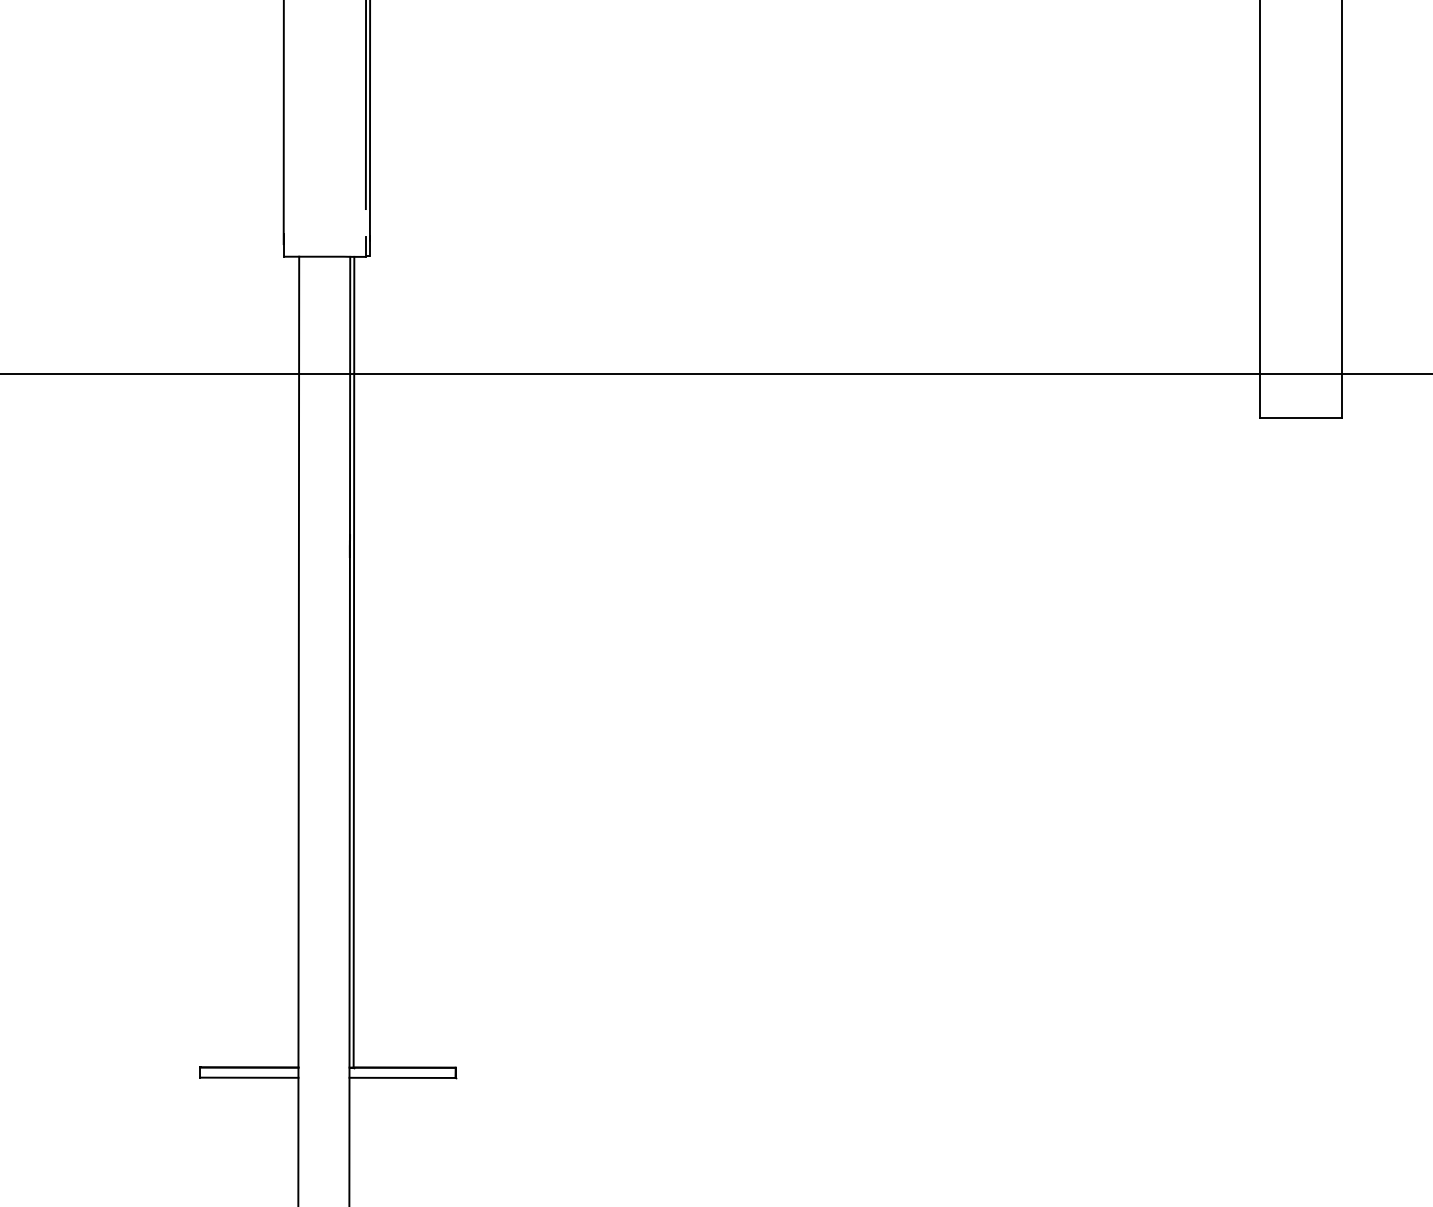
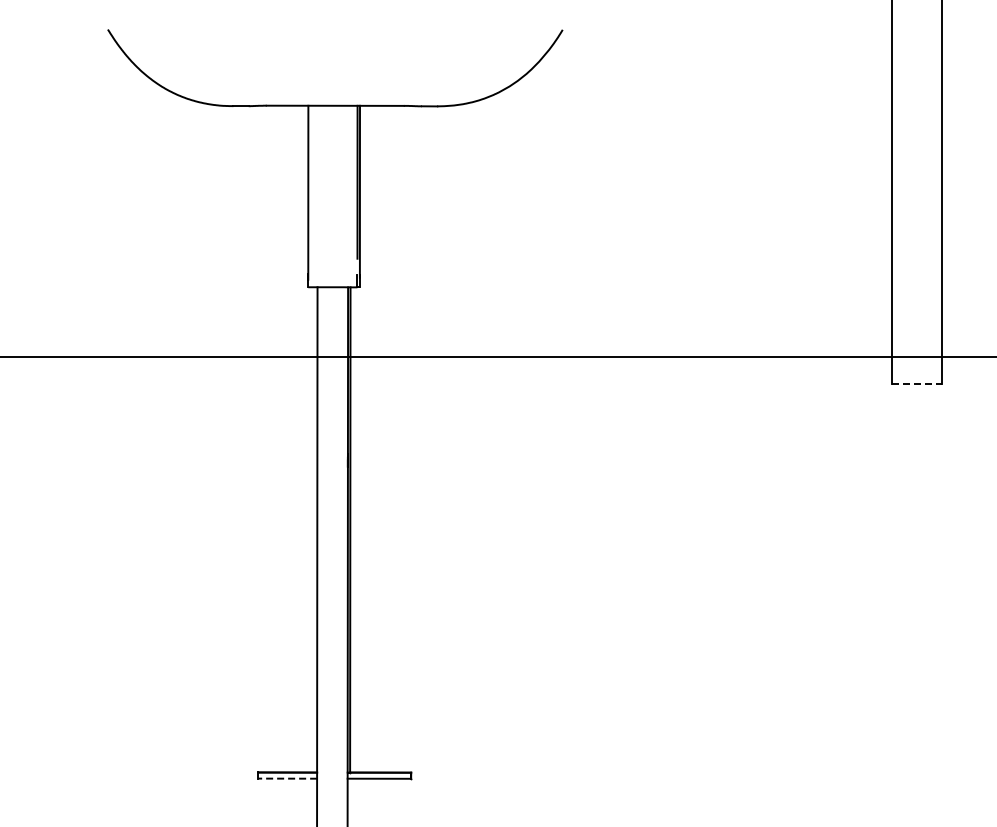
line: (1301, 419) -> (917, 384), solid -> dashed
line: (248, 1077) -> (287, 778), solid -> dashed

